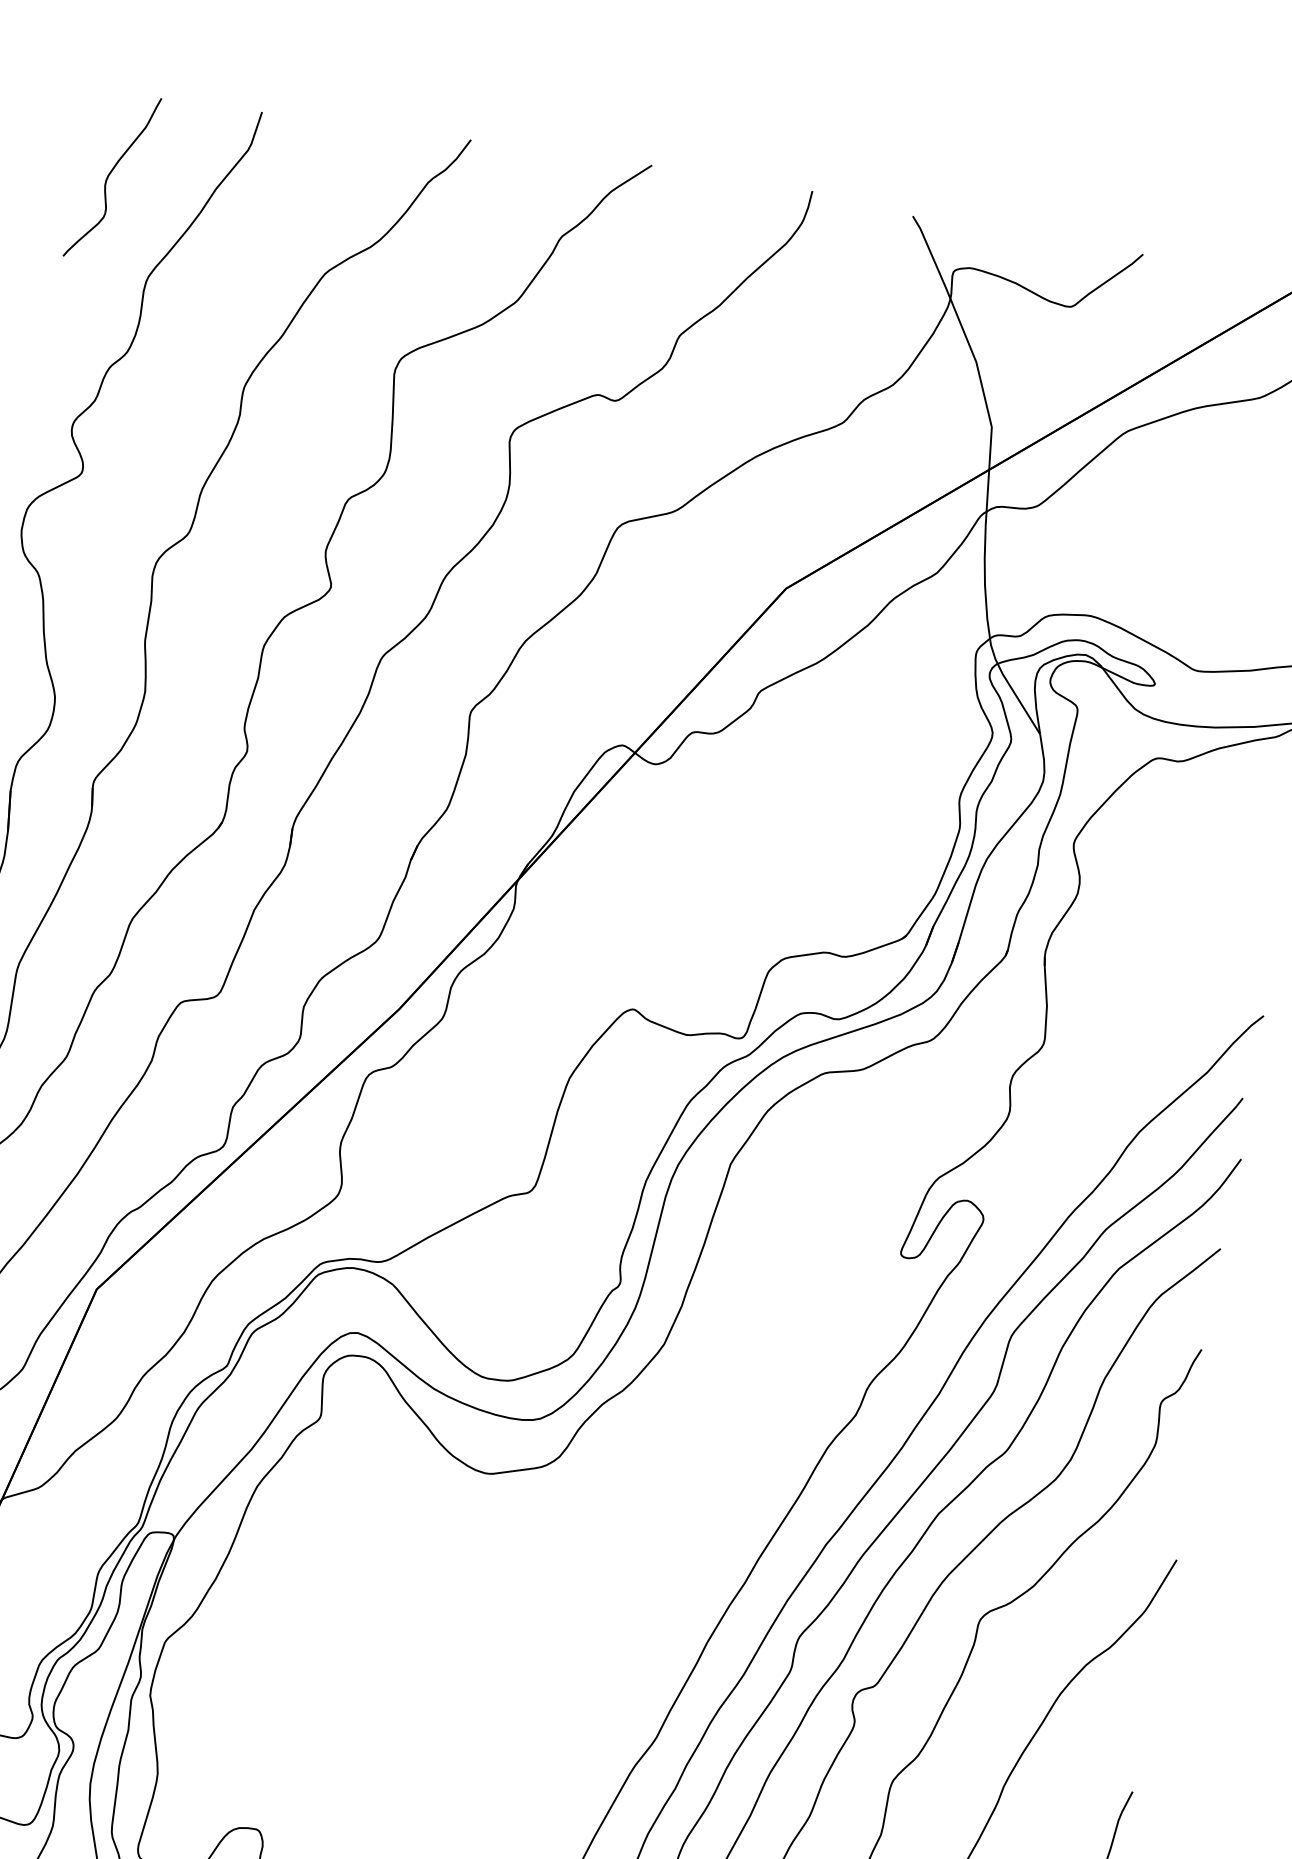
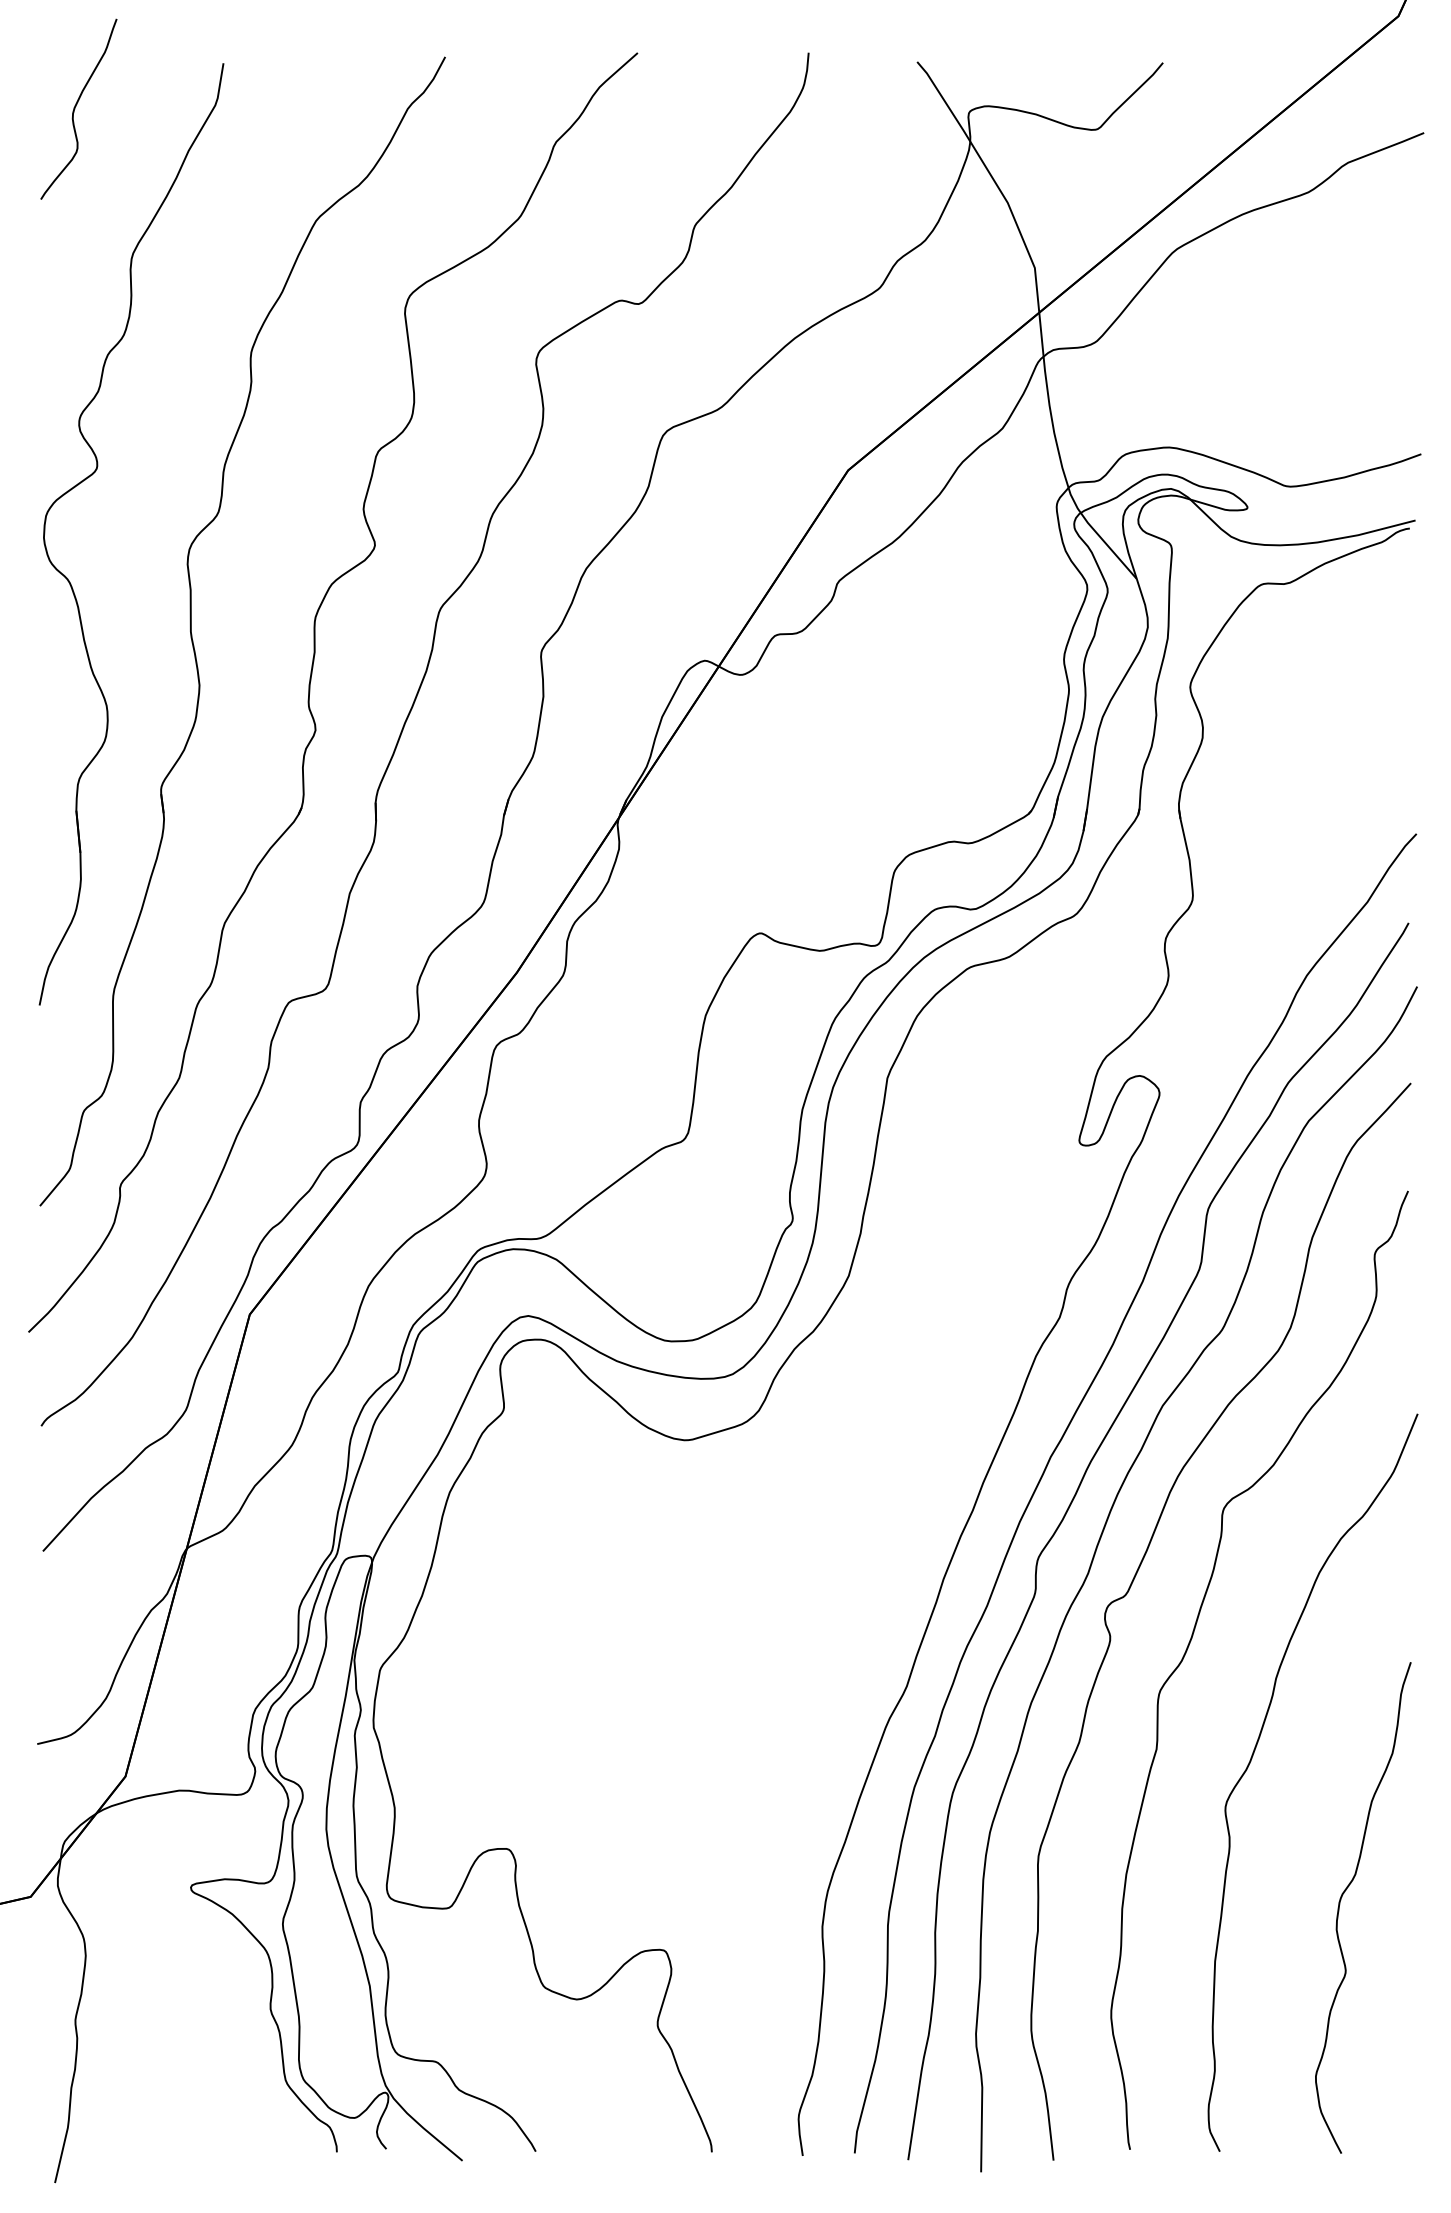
curve: (110, 174) -> (76, 106), moved

